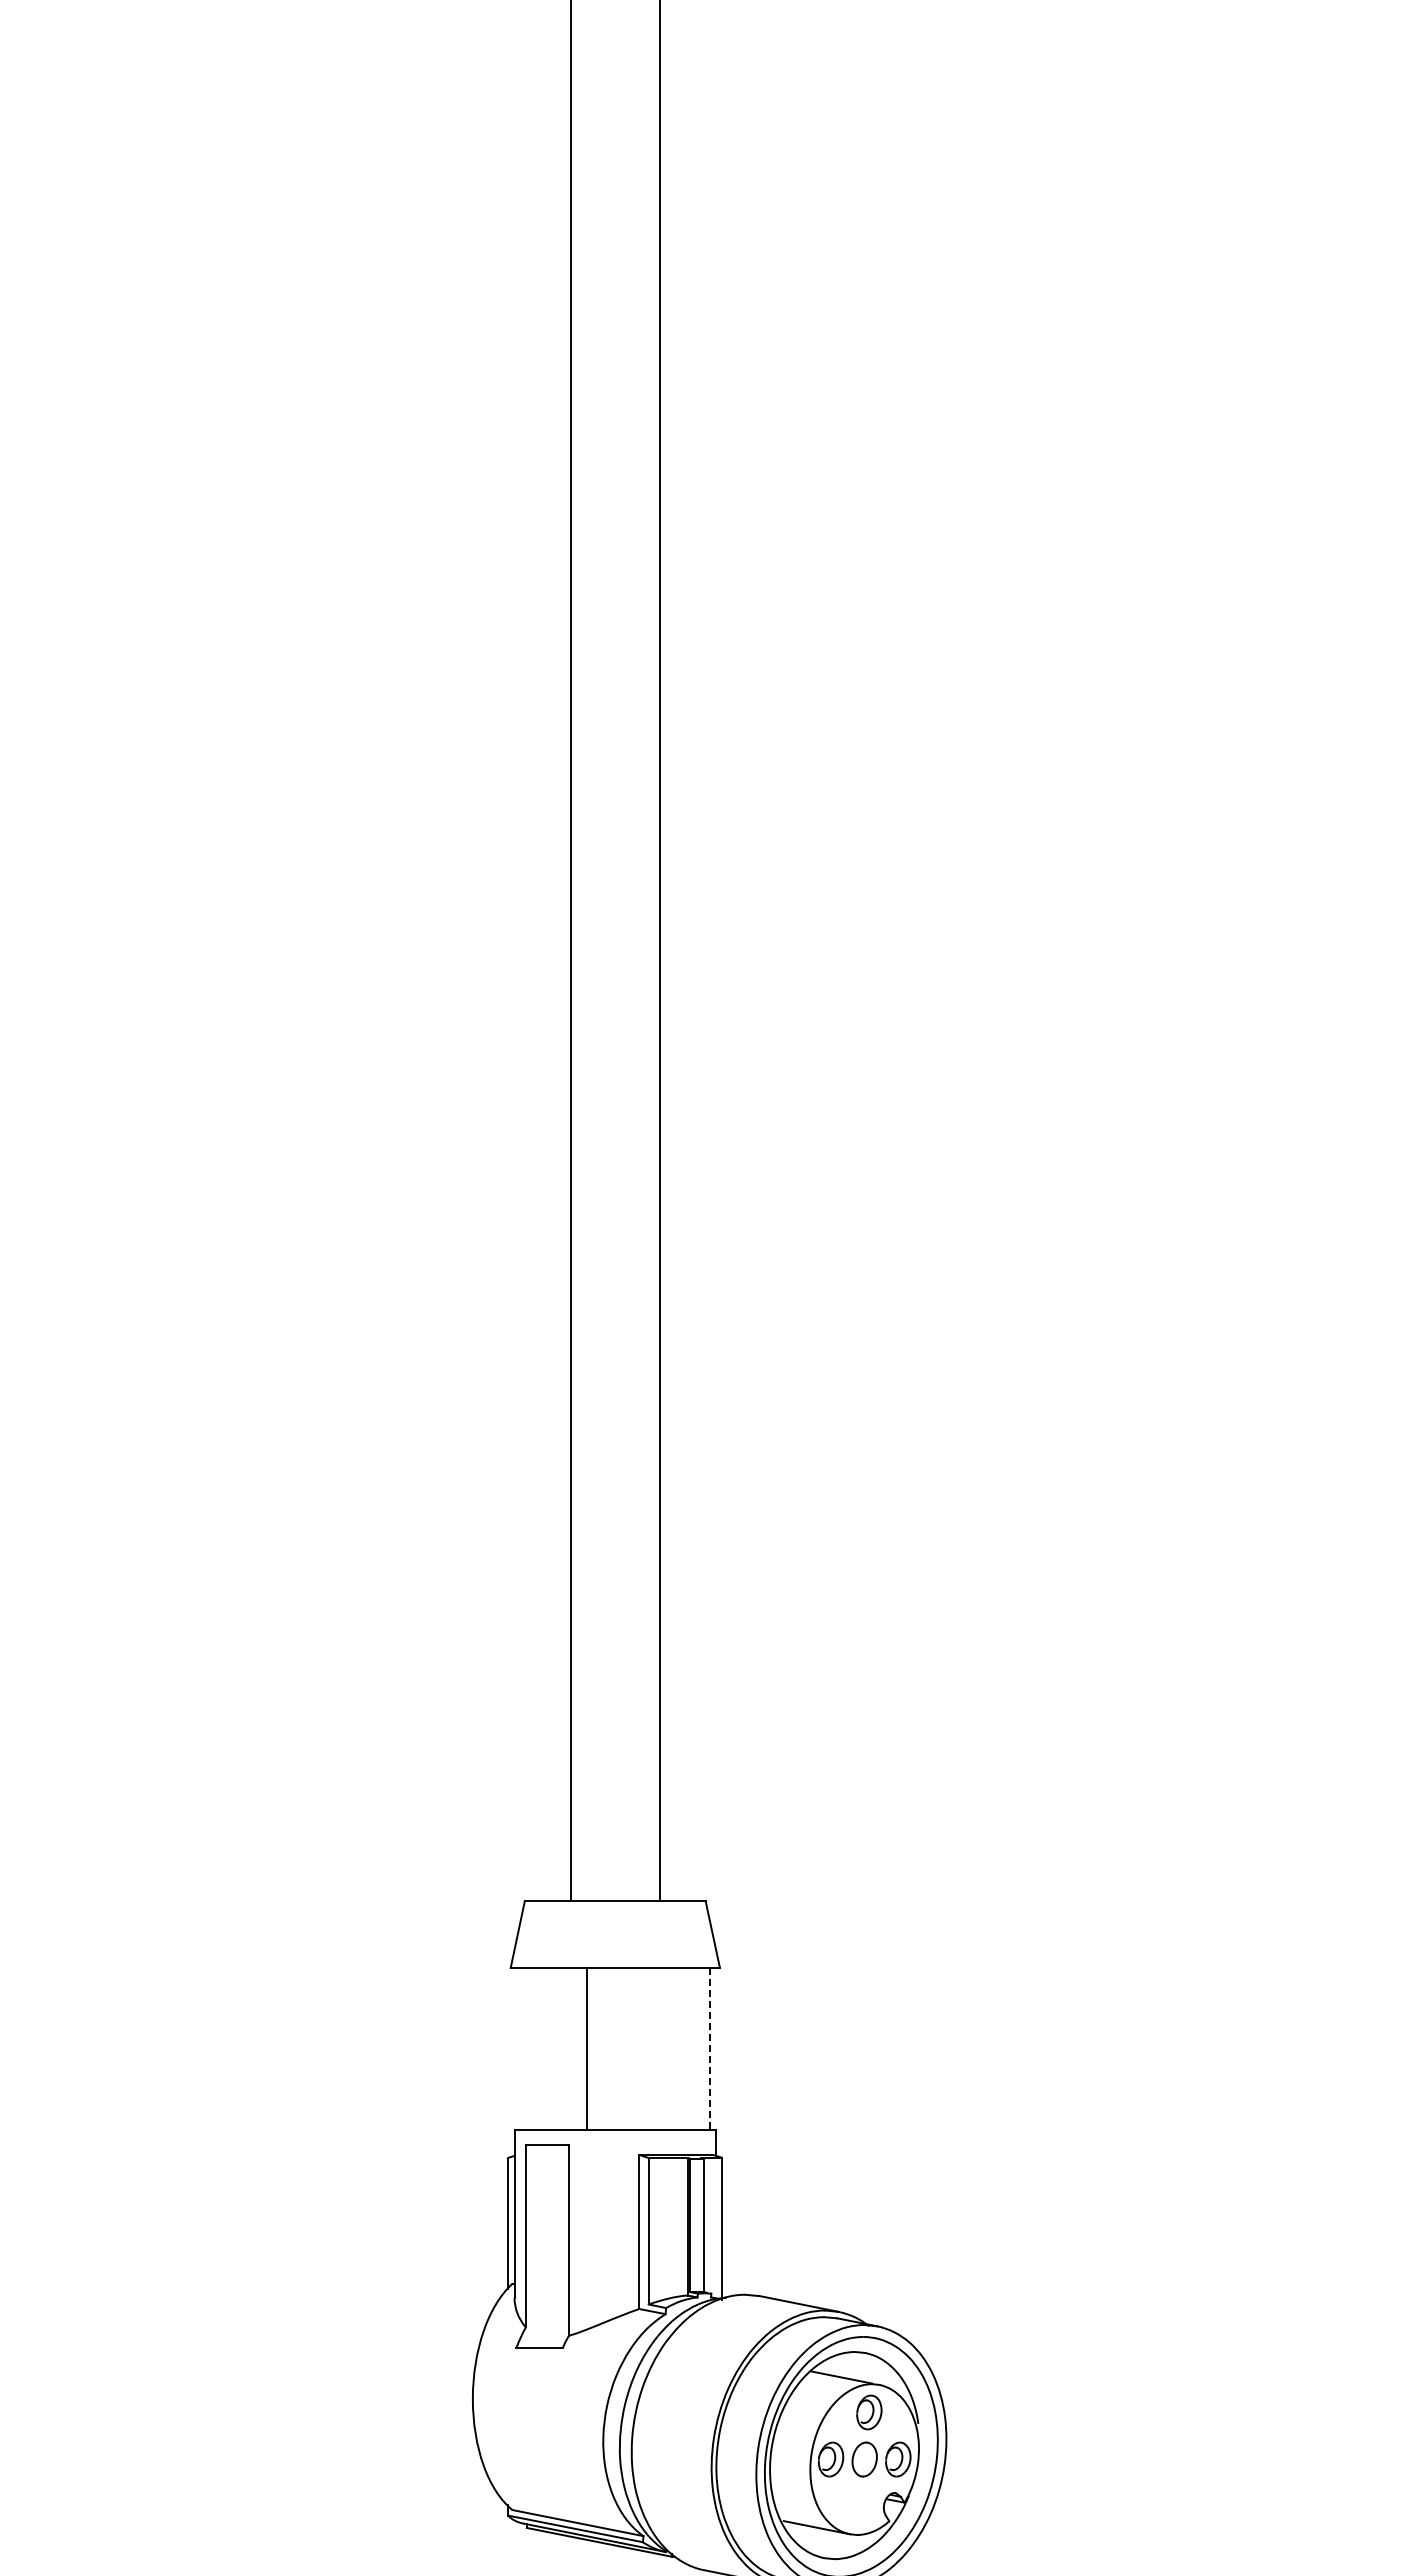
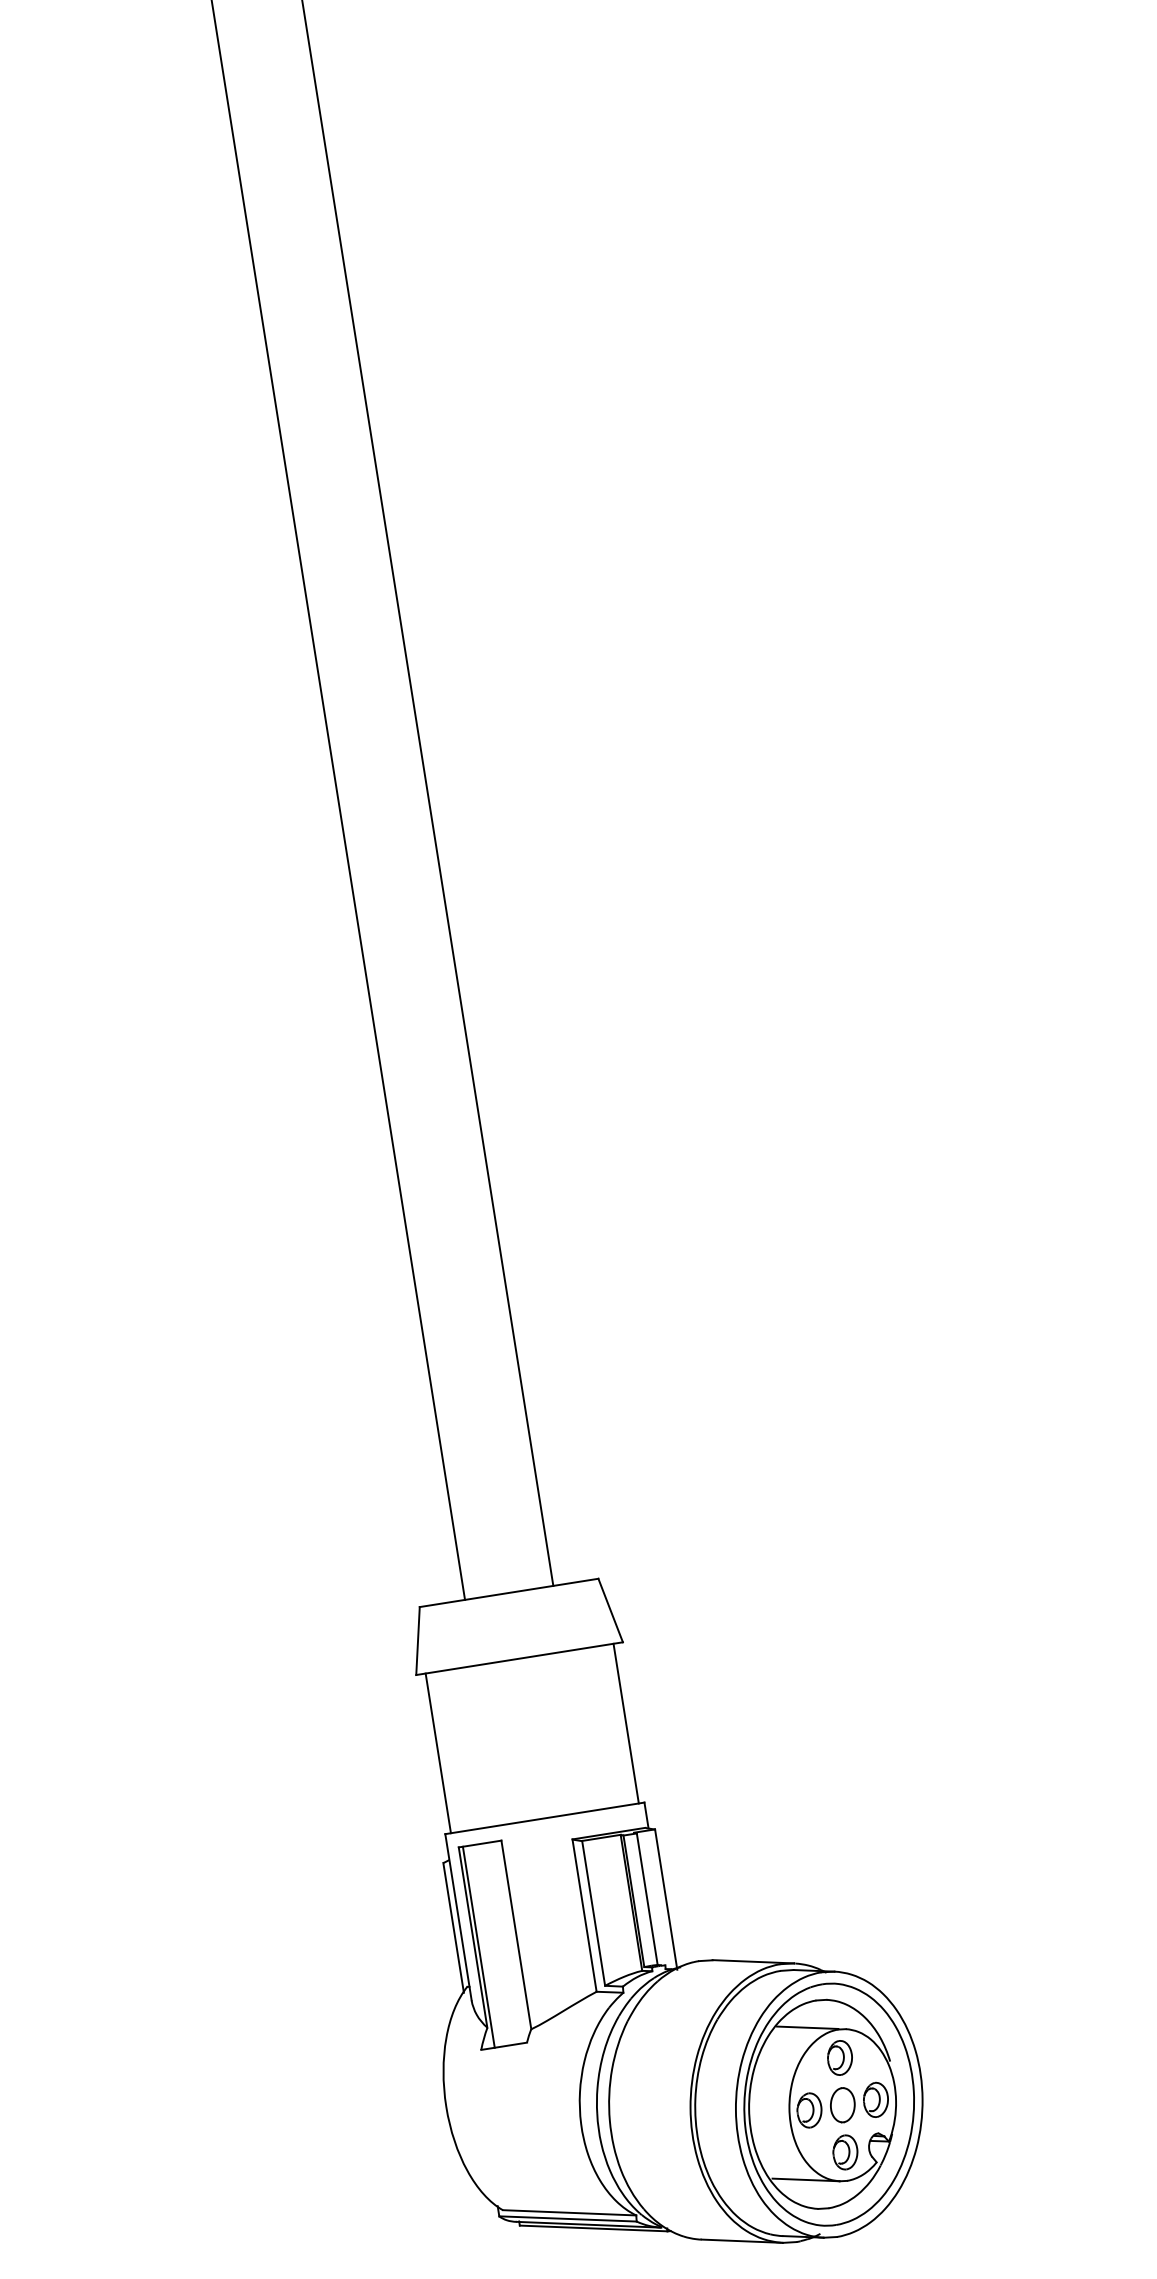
line: (587, 2048) -> (438, 1753), moved
line: (710, 2048) -> (626, 1723), dashed -> solid
line: (529, 2246) -> (478, 1947), added
part: (859, 2506) -> (845, 2152), added

